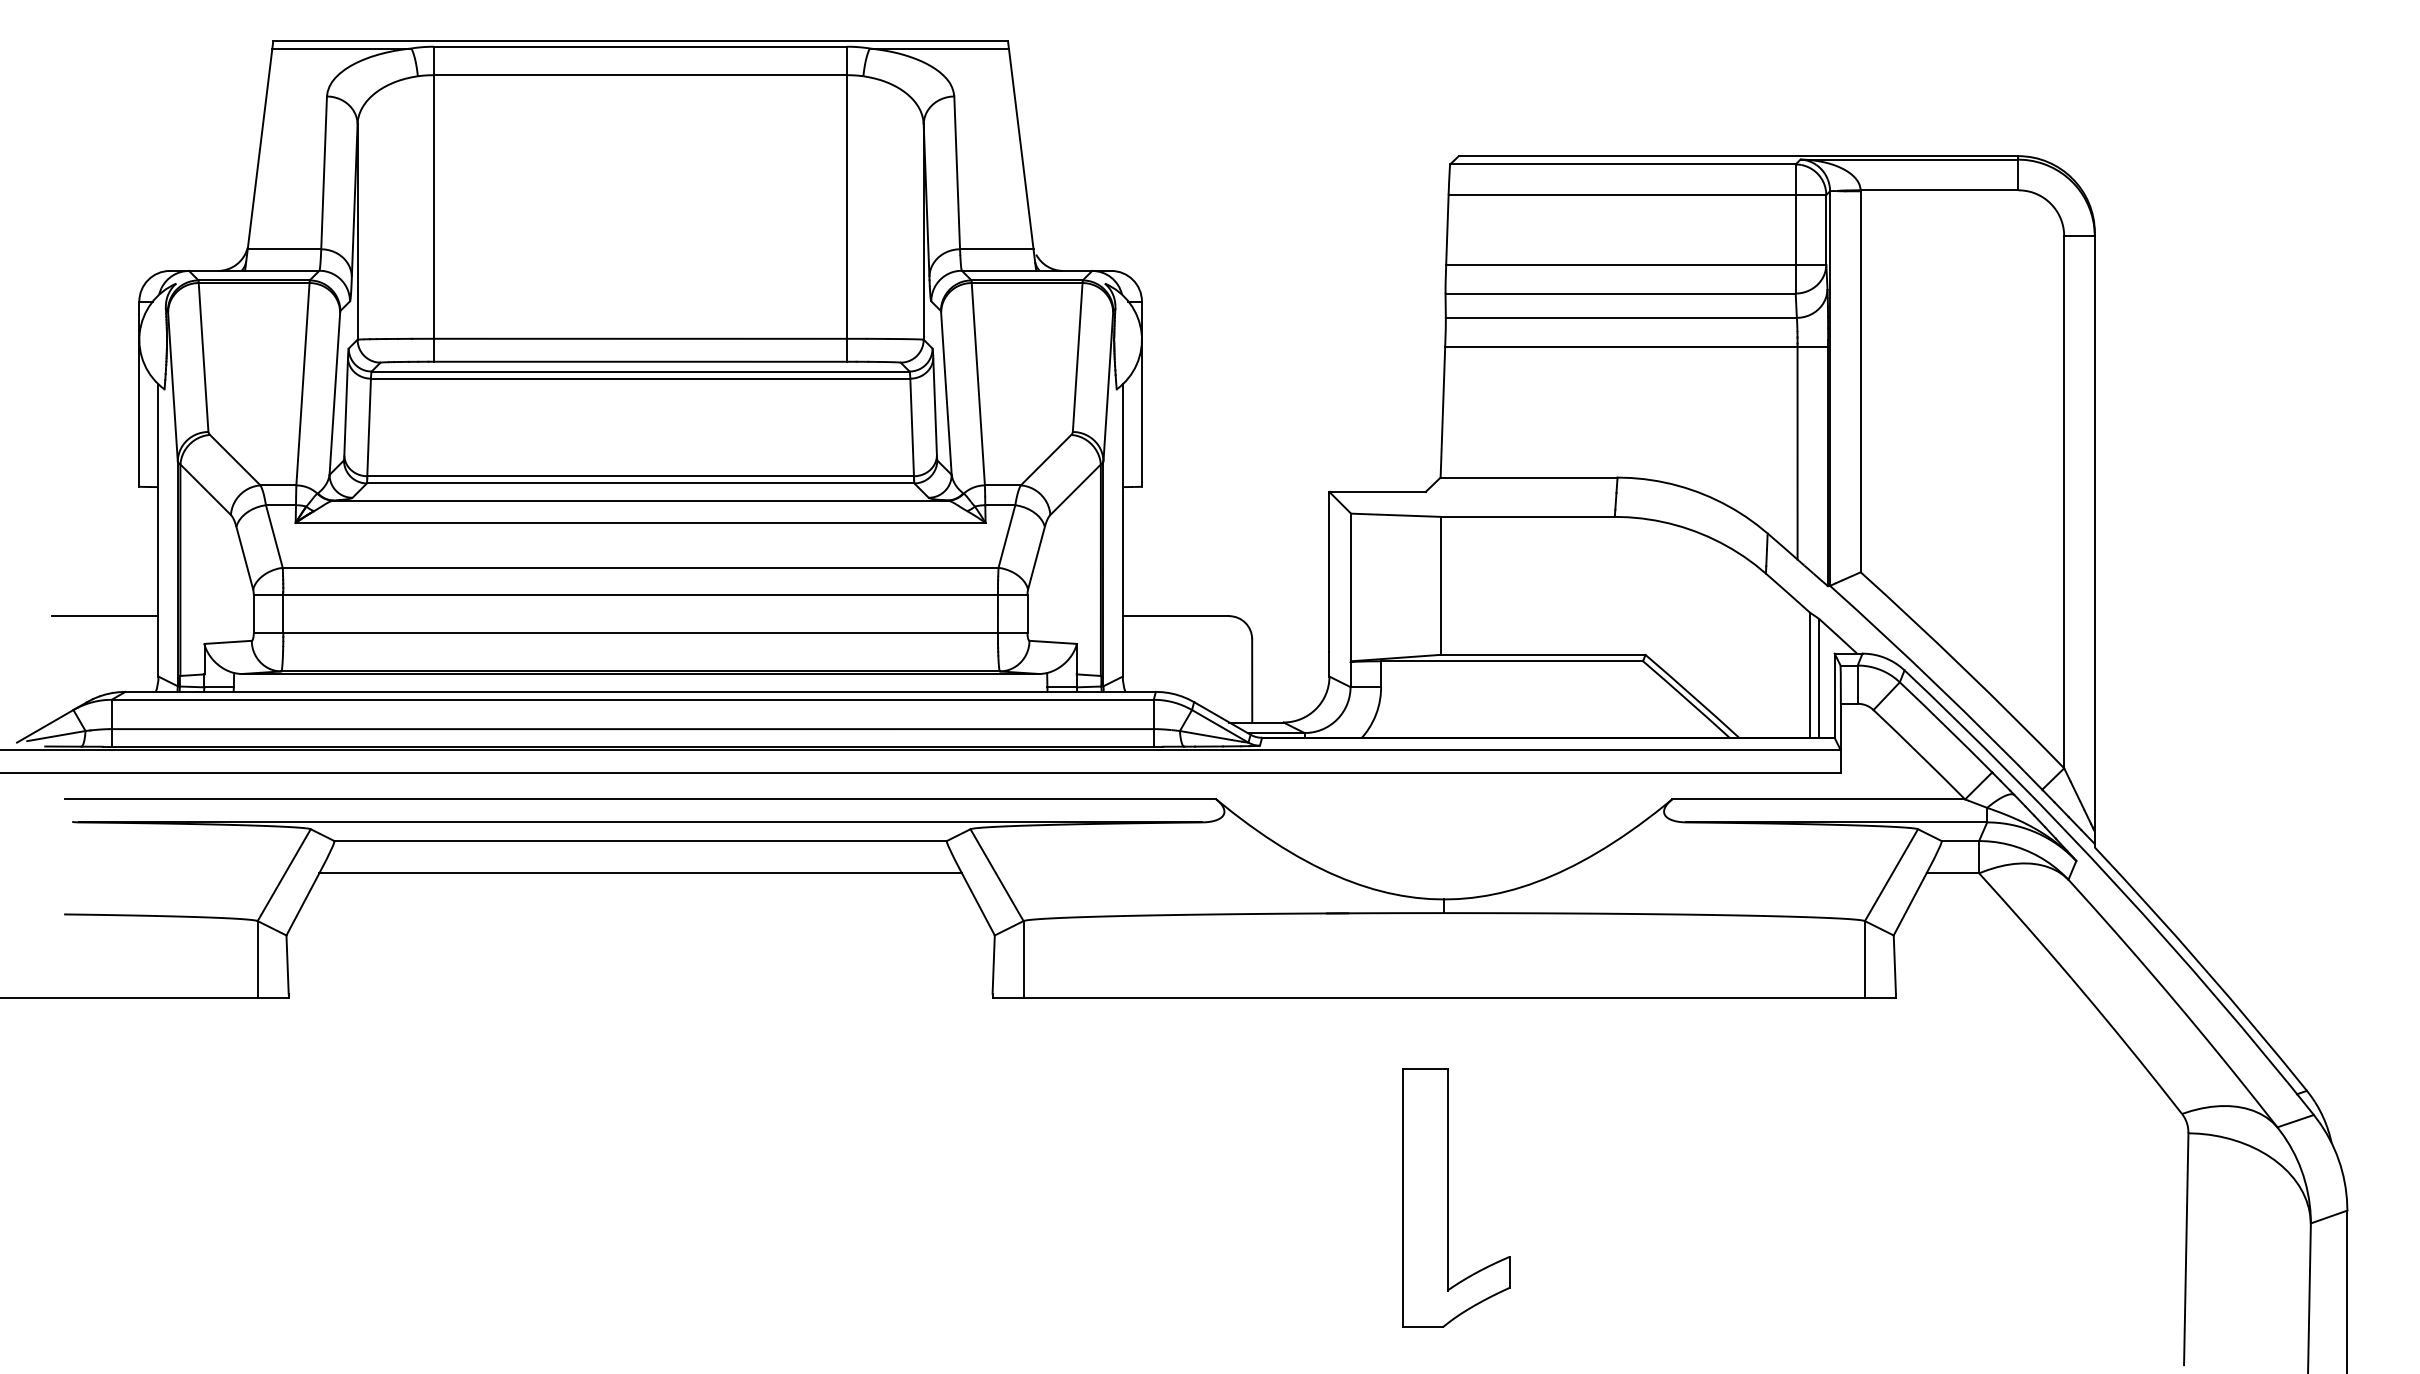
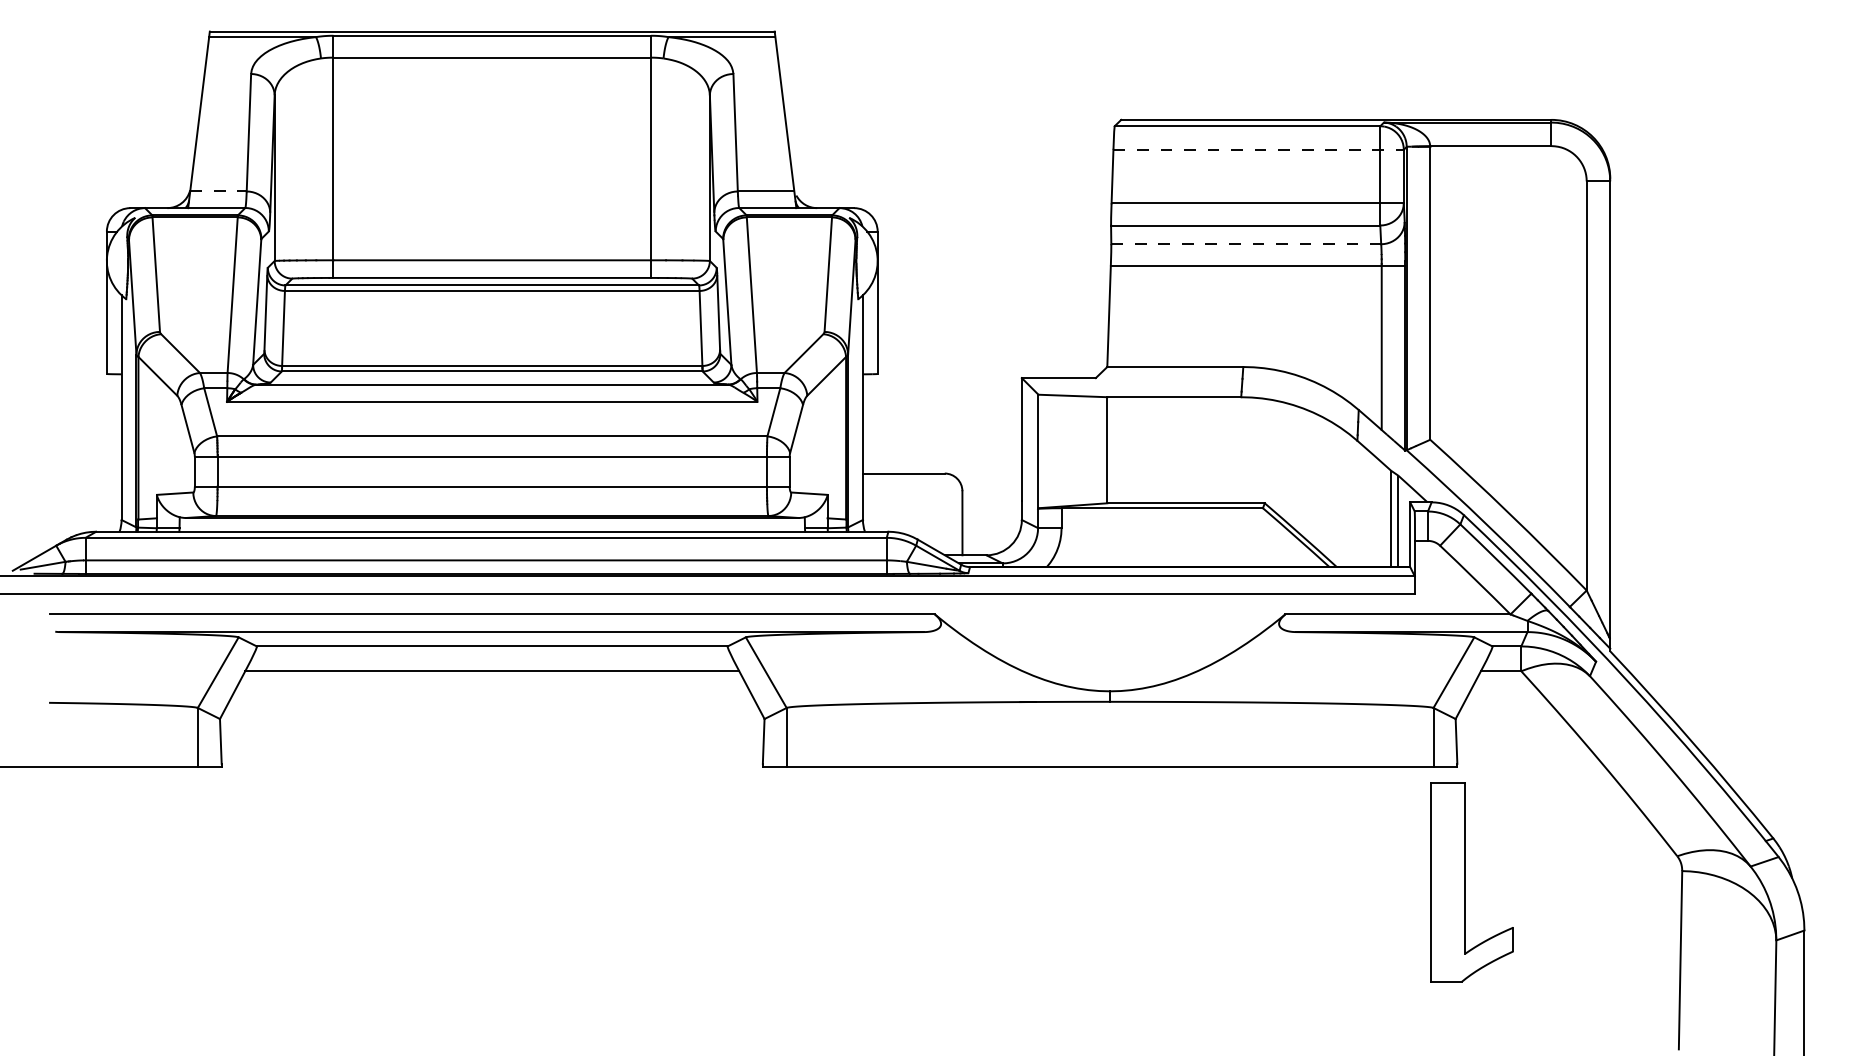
line: (1637, 195) -> (1258, 150), solid -> dashed
line: (284, 249) -> (218, 191), solid -> dashed
line: (1621, 317) -> (1246, 243), solid -> dashed
line: (105, 616) -> (80, 473), removed
part: (1448, 1197) -> (1466, 882), moved

